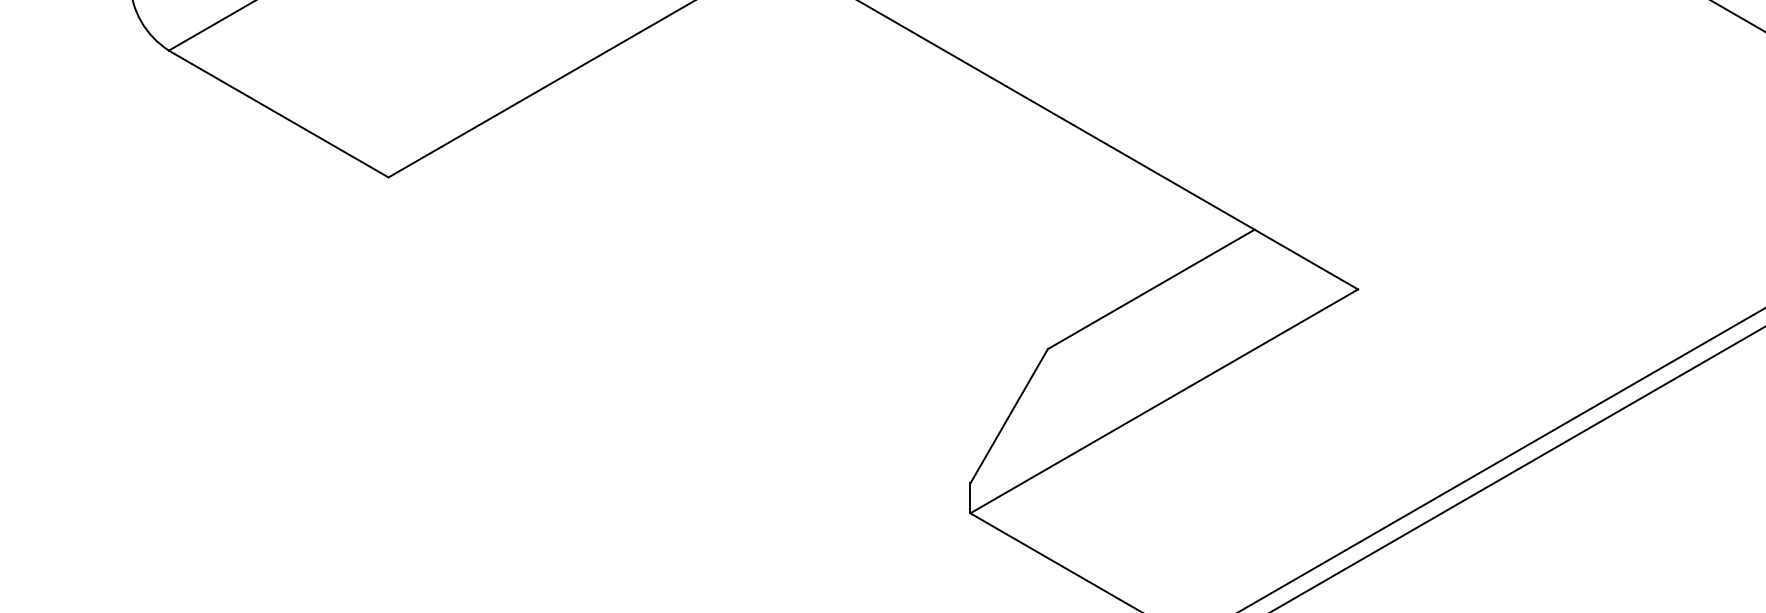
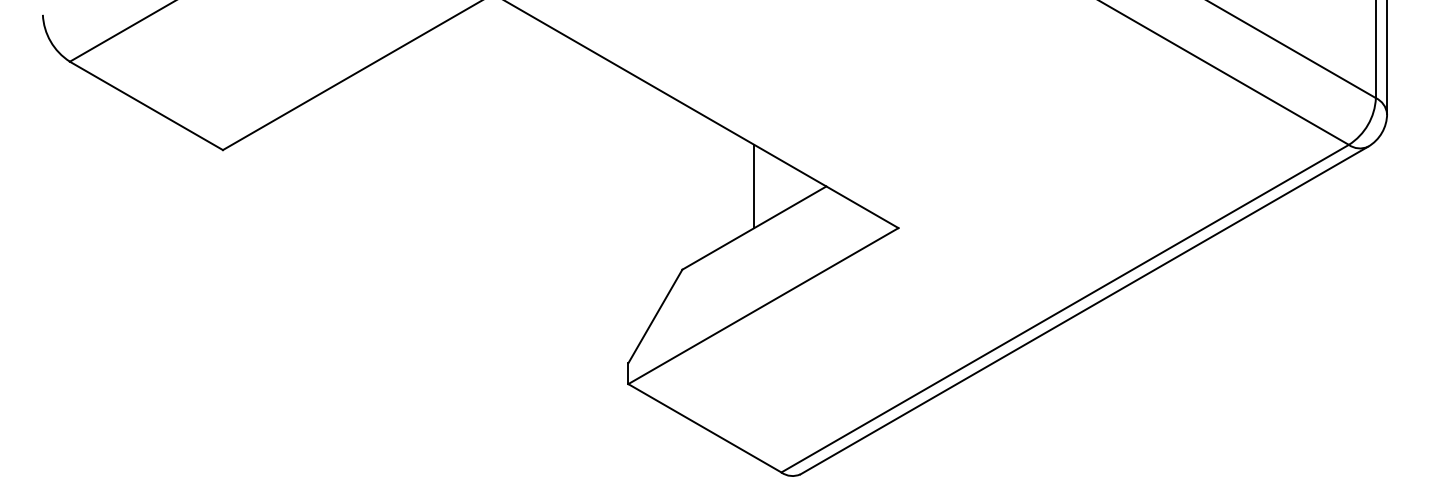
line: (1151, 229) -> (754, 186), added

